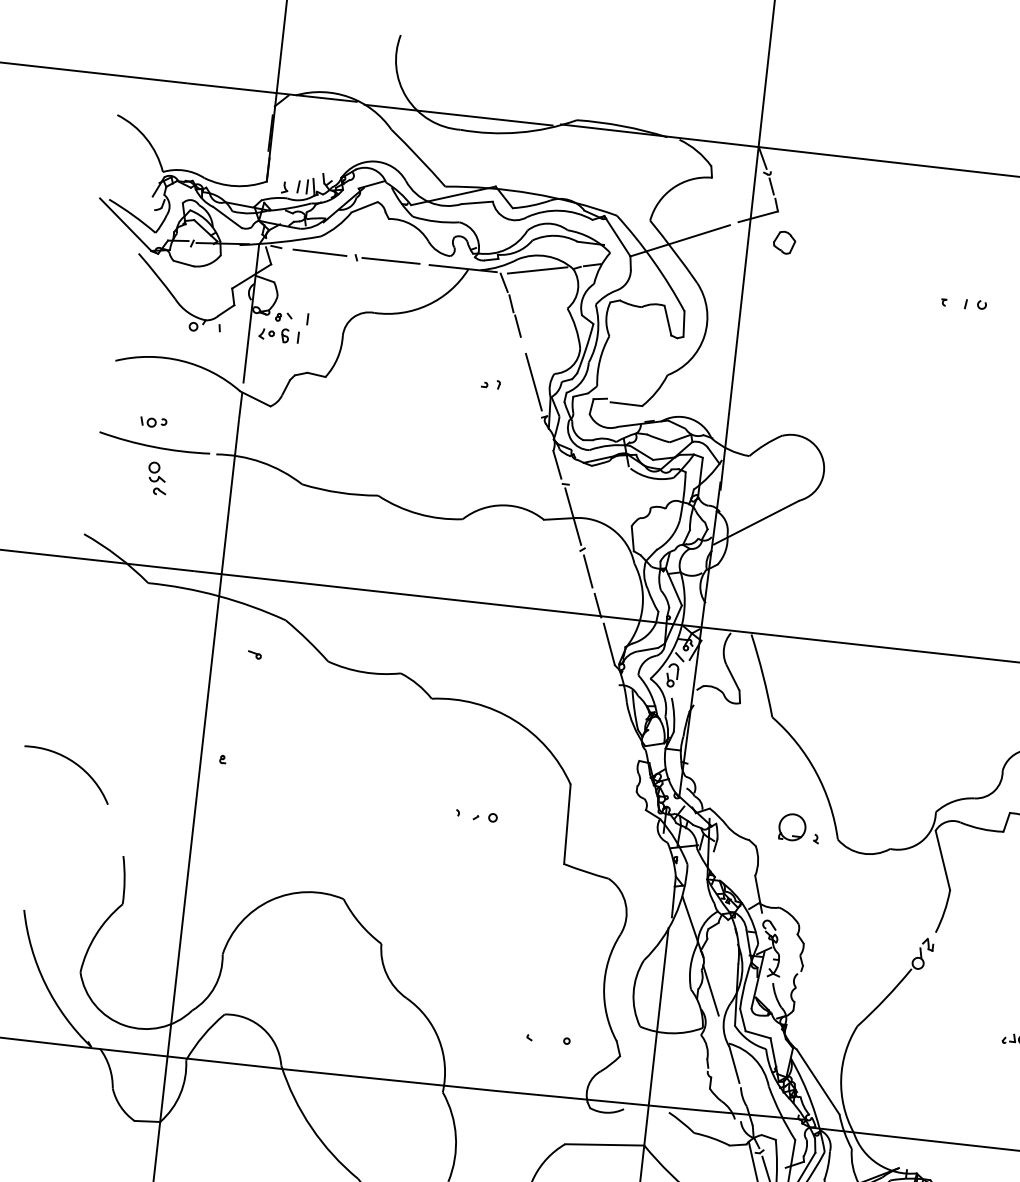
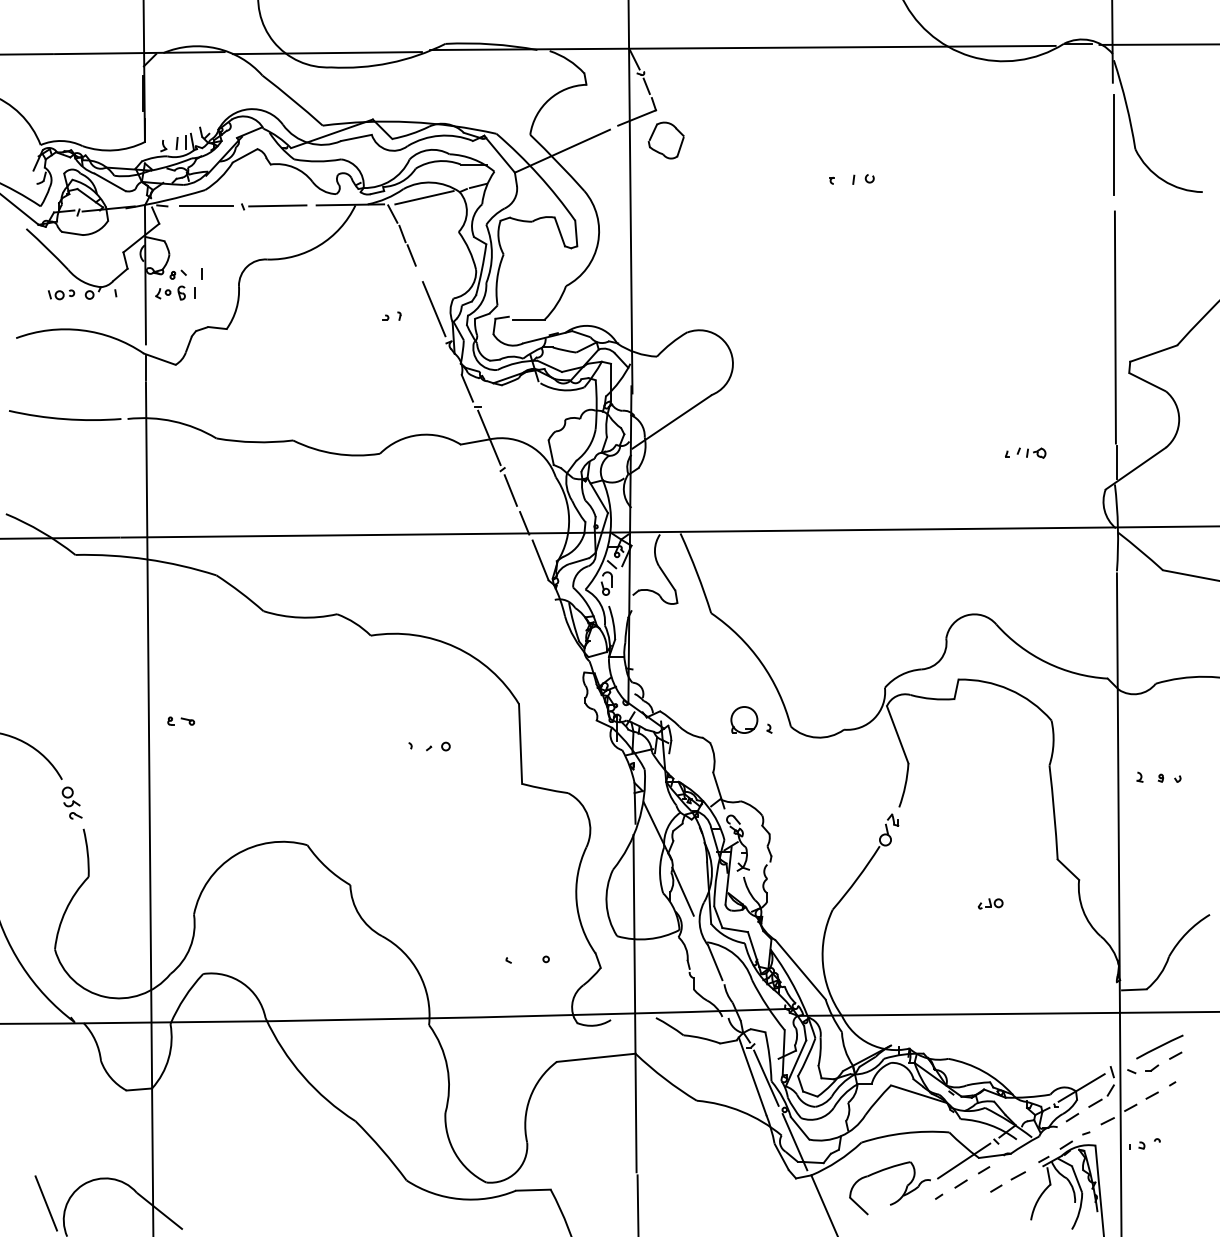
part: (783, 242) -> (665, 140), size x1.67
part: (153, 422) -> (61, 294), moved
part: (156, 477) -> (71, 802), moved
part: (254, 654) -> (187, 721), moved

